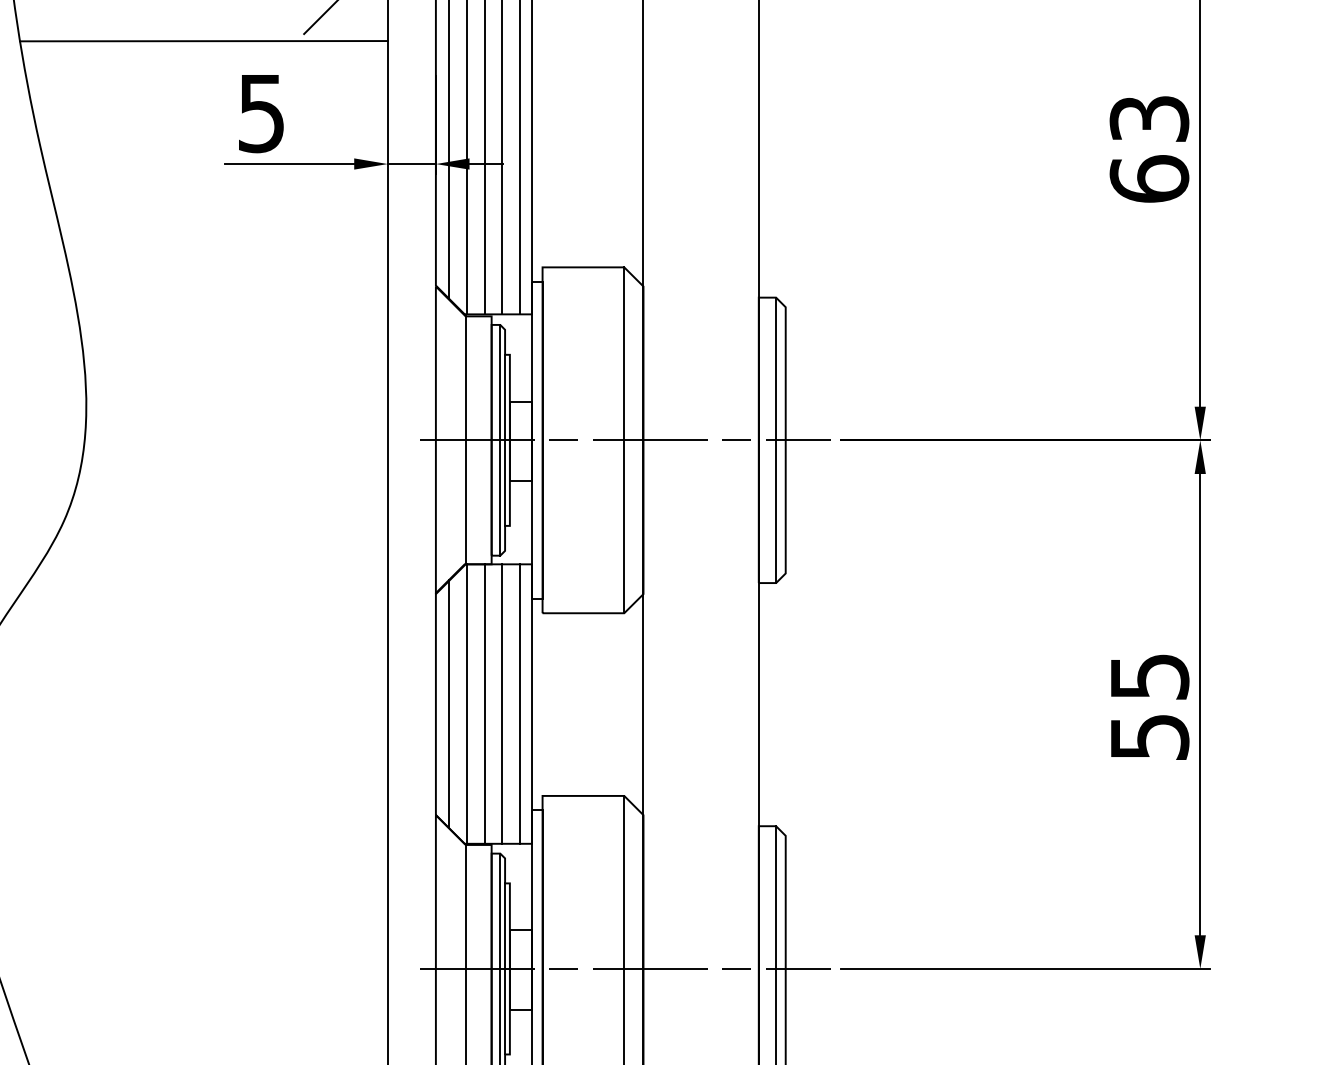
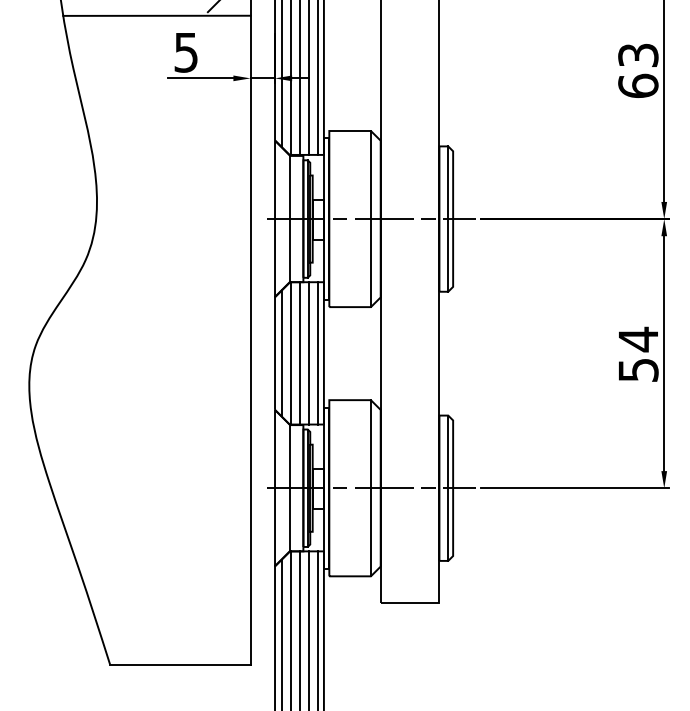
text: (1149, 676) -> (638, 339), 55 -> 54

